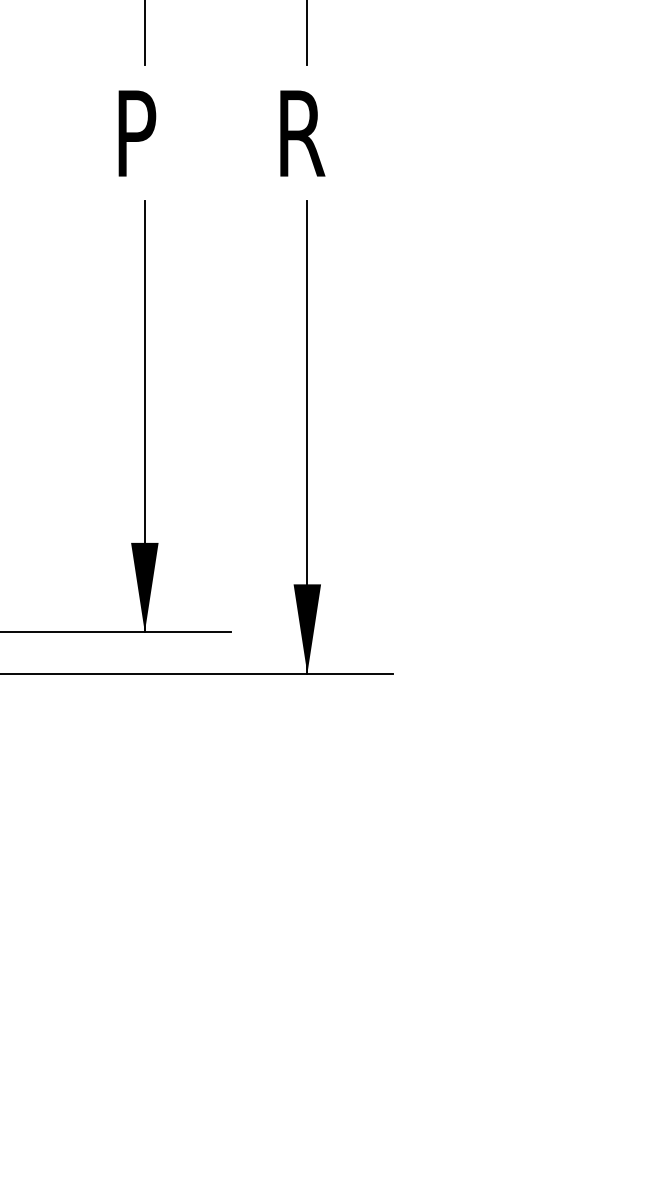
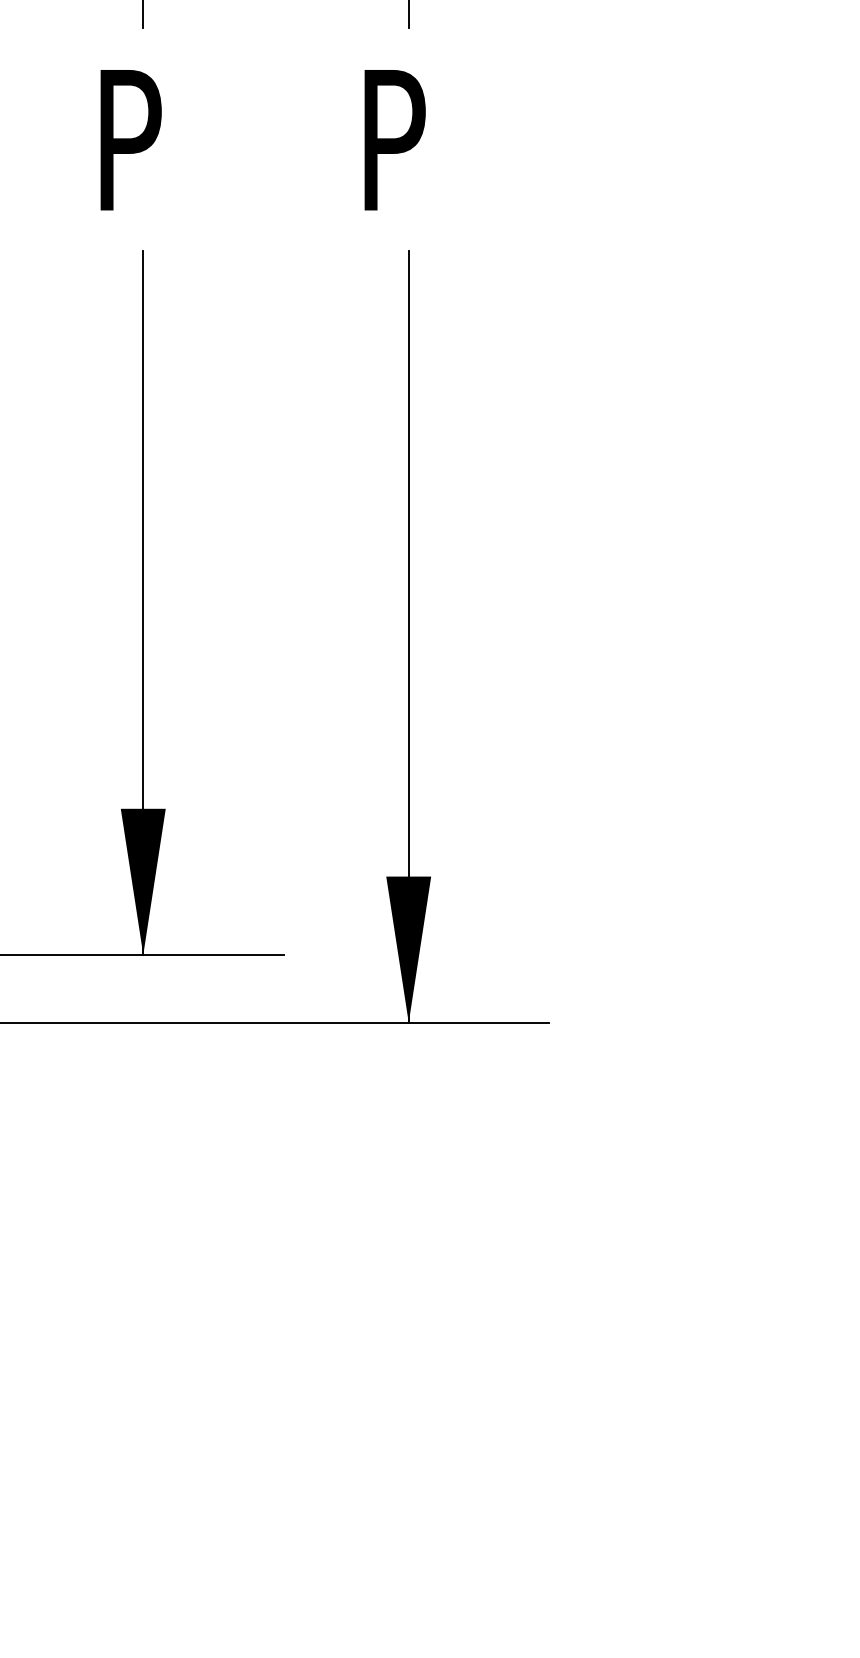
text: (306, 133) -> (407, 140), R -> P

